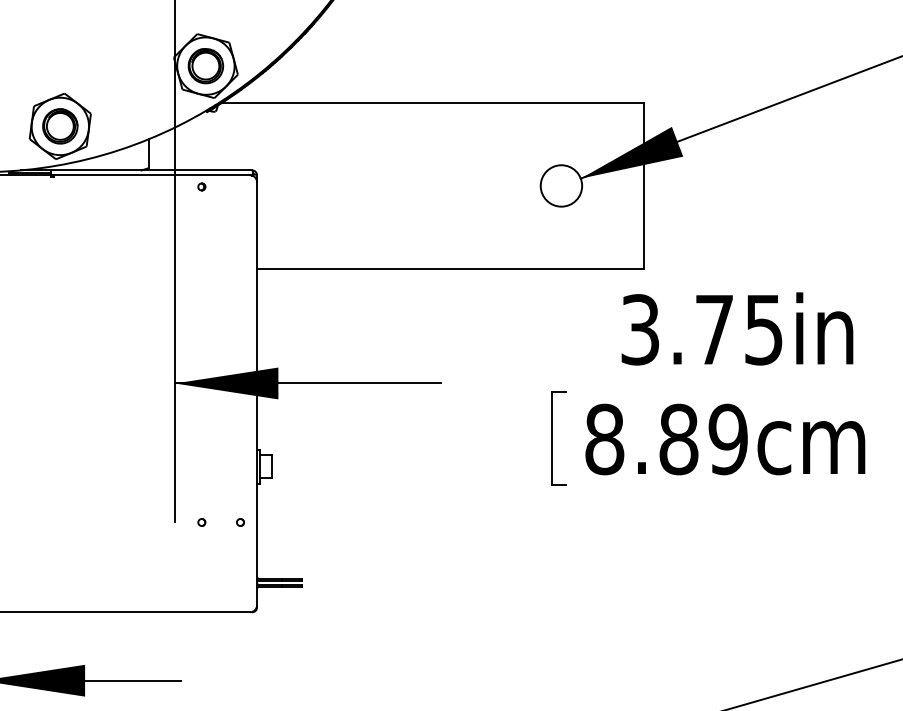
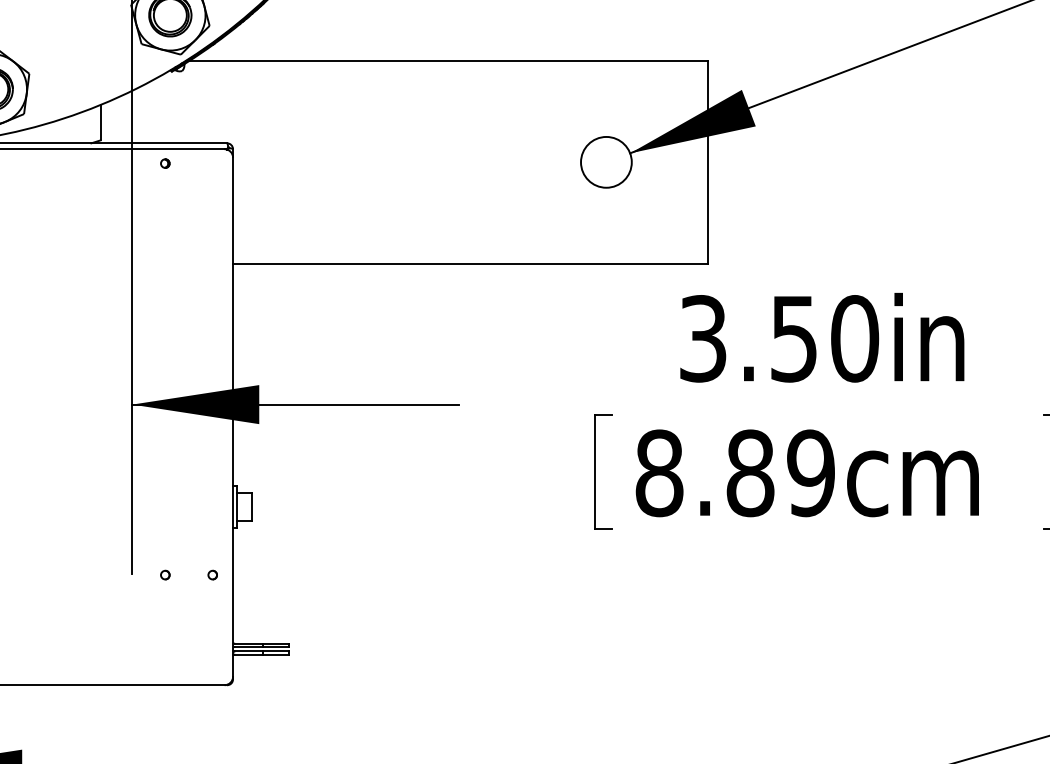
text: (739, 329) -> (824, 338), 3.75in -> 3.50in

